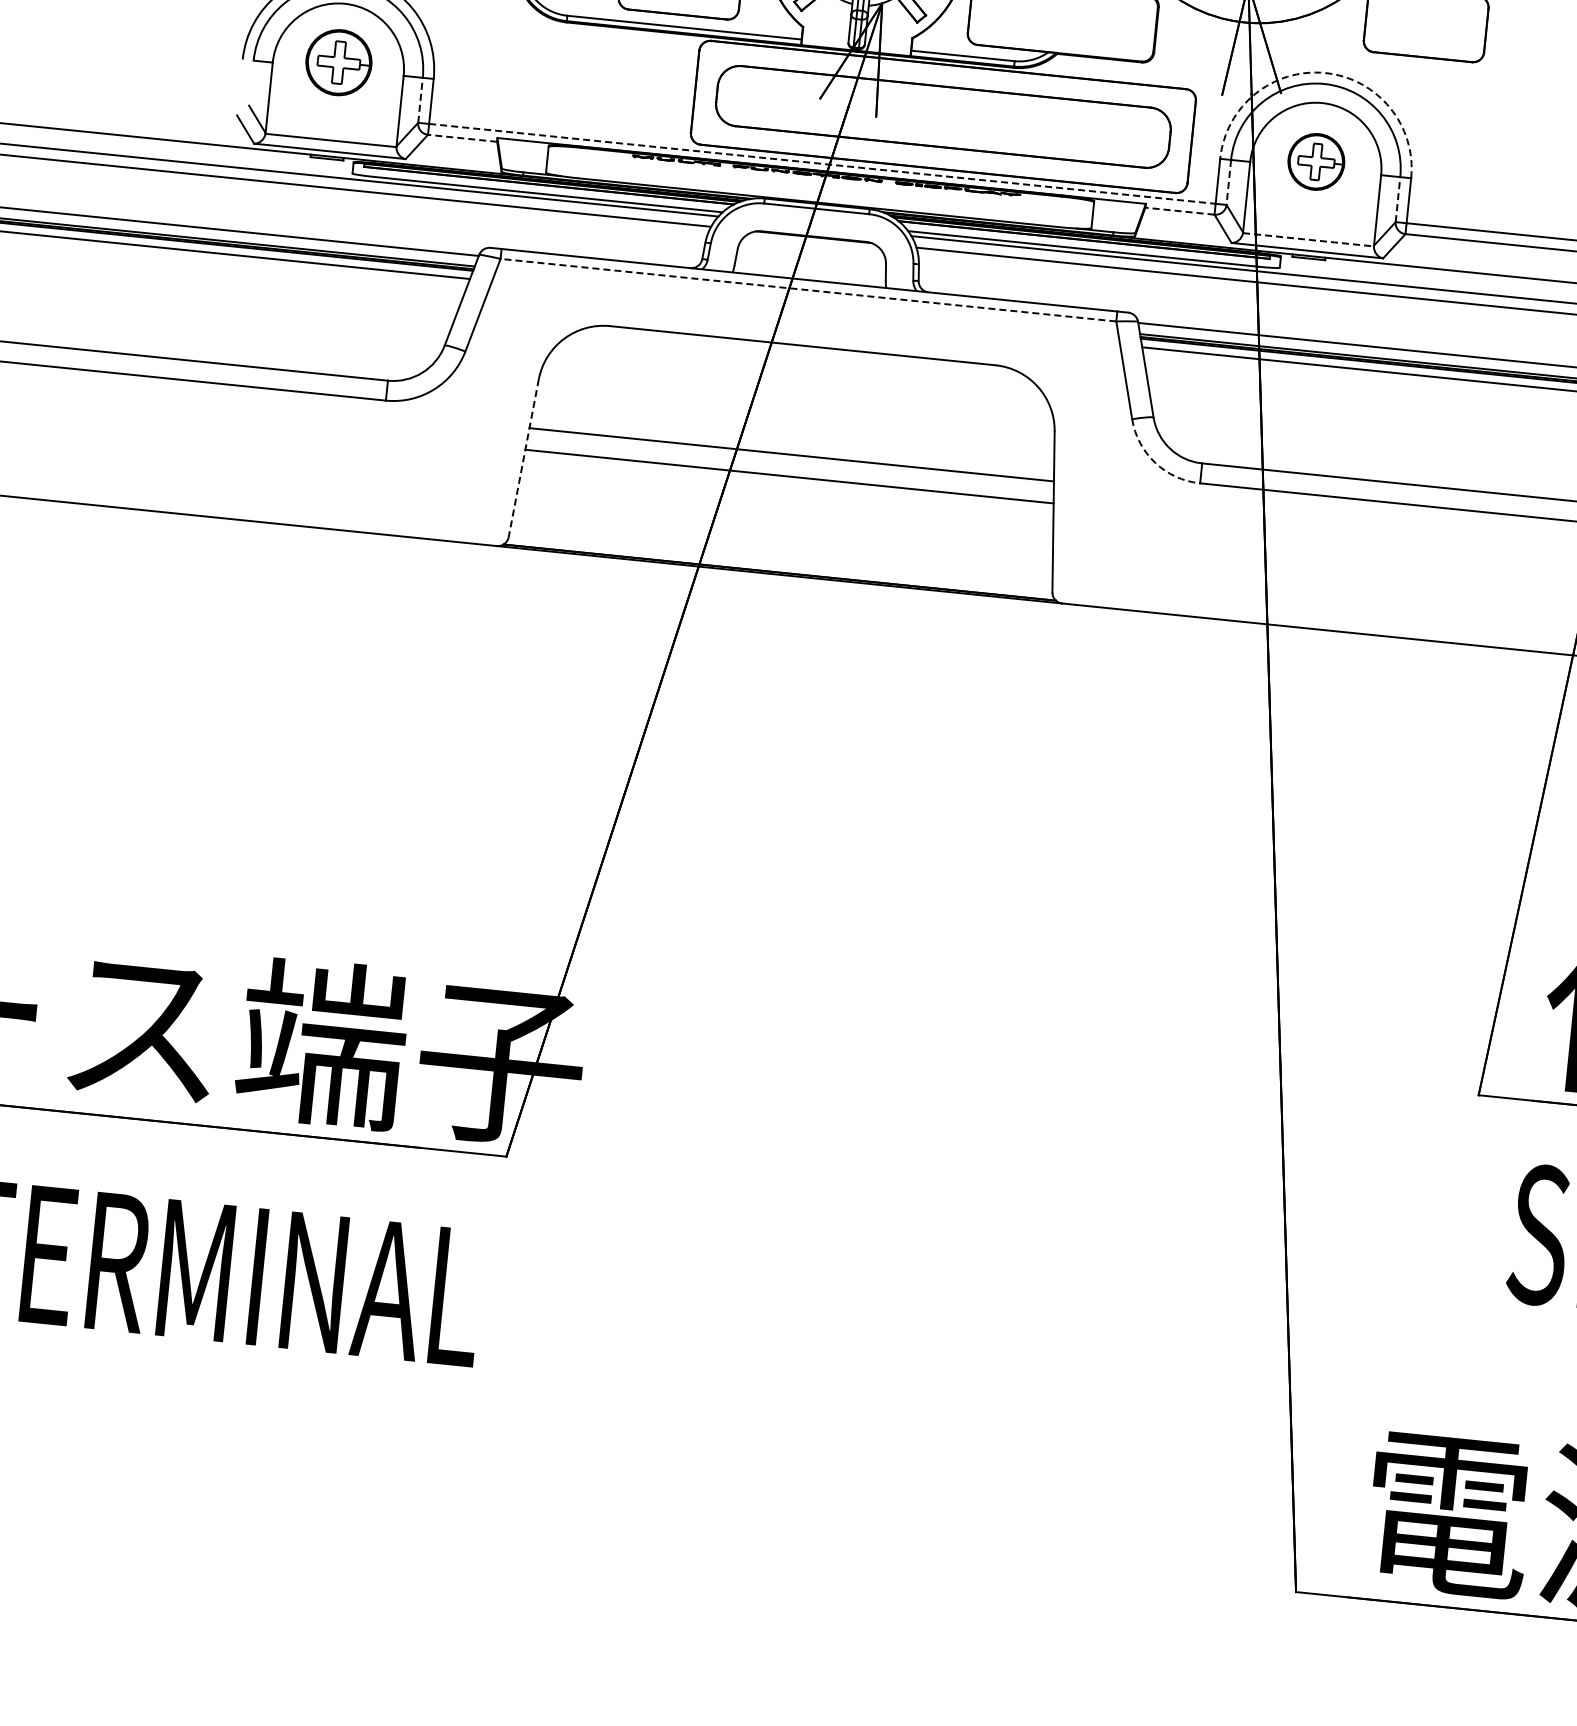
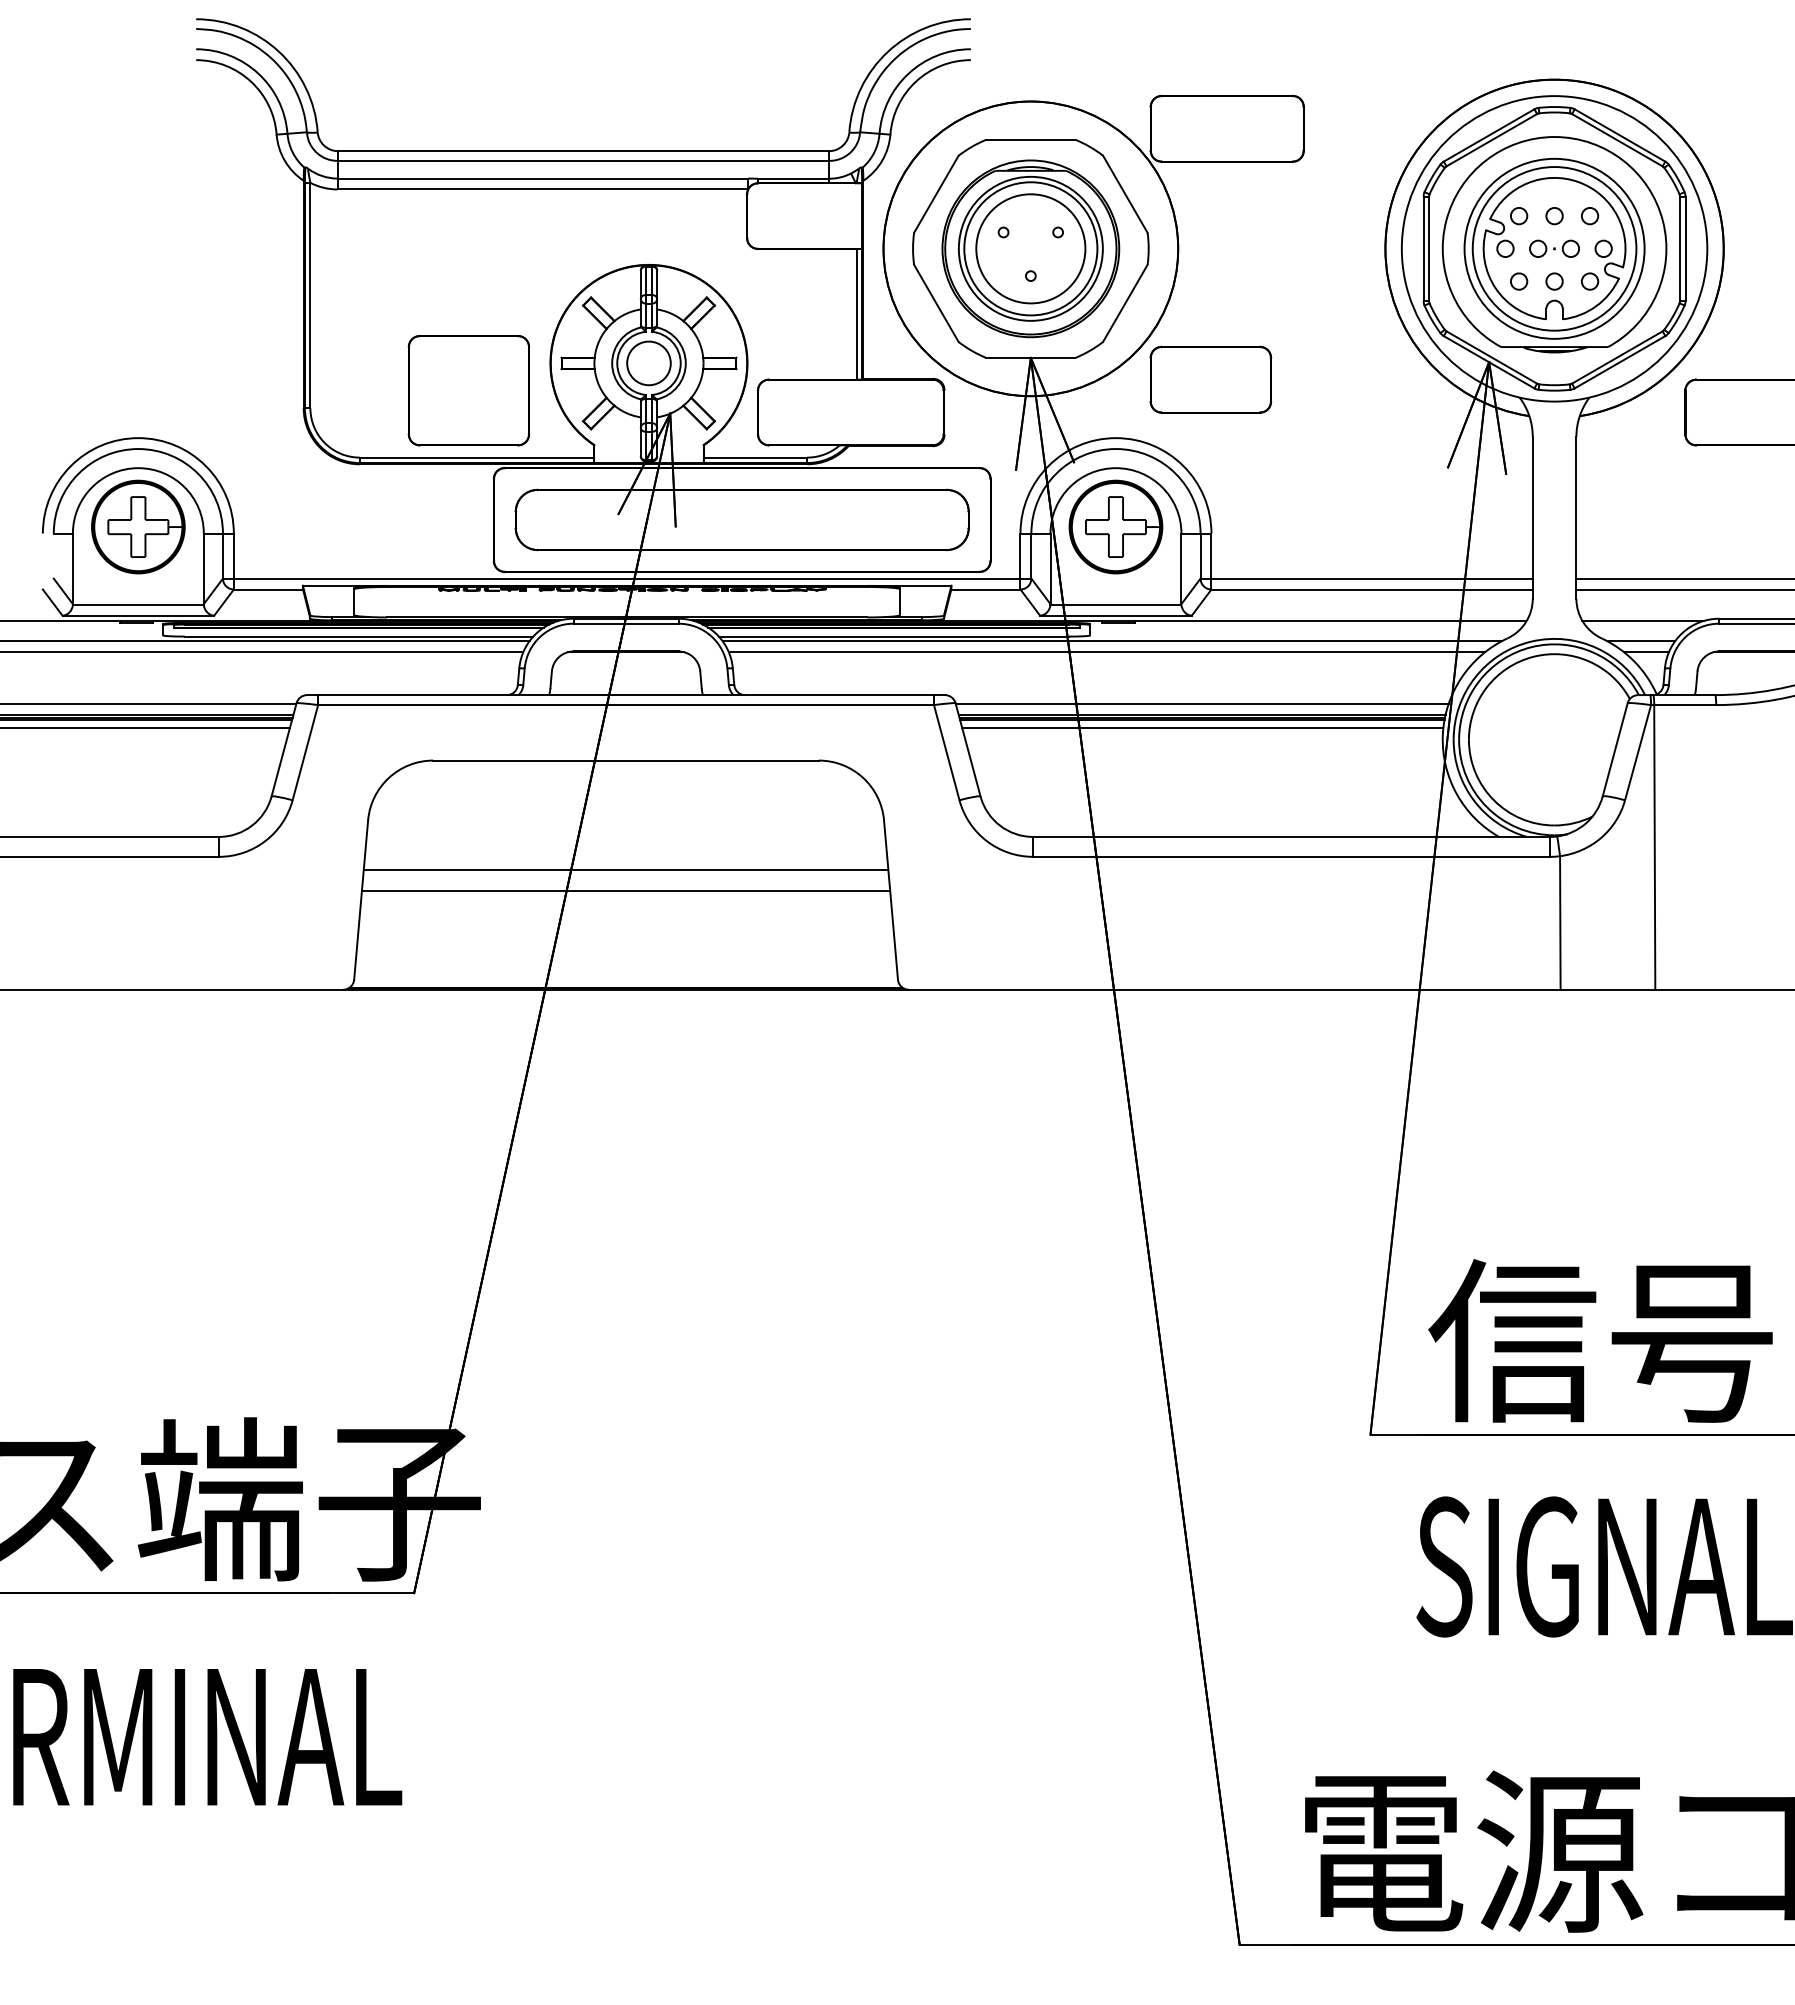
part: (339, 62) -> (138, 526), size x1.43
arc: (1324, 73) -> (1115, 438), dashed -> solid
line: (420, 99) -> (222, 555), dashed -> solid
line: (462, 138) -> (268, 589), dashed -> solid
part: (1315, 161) -> (1115, 526), size x1.67
line: (822, 163) -> (627, 578), dashed -> solid
line: (1228, 182) -> (1031, 556), dashed -> solid
line: (1397, 199) -> (1200, 555), dashed -> solid
line: (1179, 211) -> (985, 589), dashed -> solid
line: (1309, 239) -> (1116, 604), dashed -> solid
line: (808, 290) -> (626, 705), dashed -> solid
line: (524, 458) -> (361, 900), dashed -> solid
arc: (1154, 463) -> (986, 841), dashed -> solid

